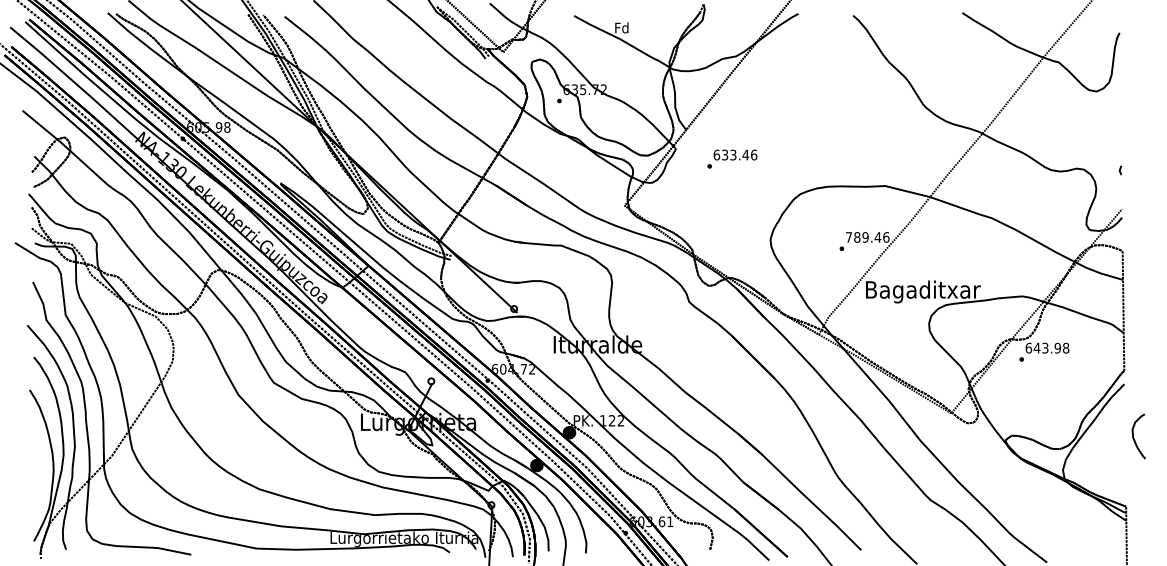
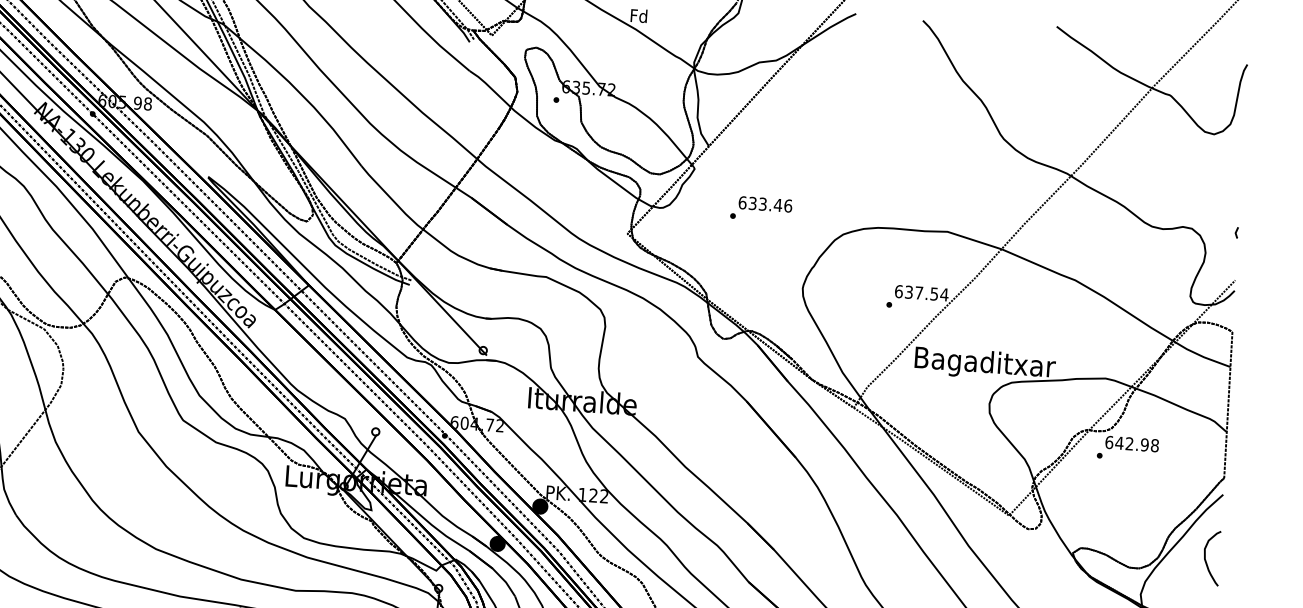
text: (732, 158) -> (761, 208), moved
text: (867, 237) -> (921, 293), 789.46 -> 637.54
text: (1045, 348) -> (1129, 444), 643.98 -> 642.98
curve: (1134, 437) -> (1206, 559), moved

